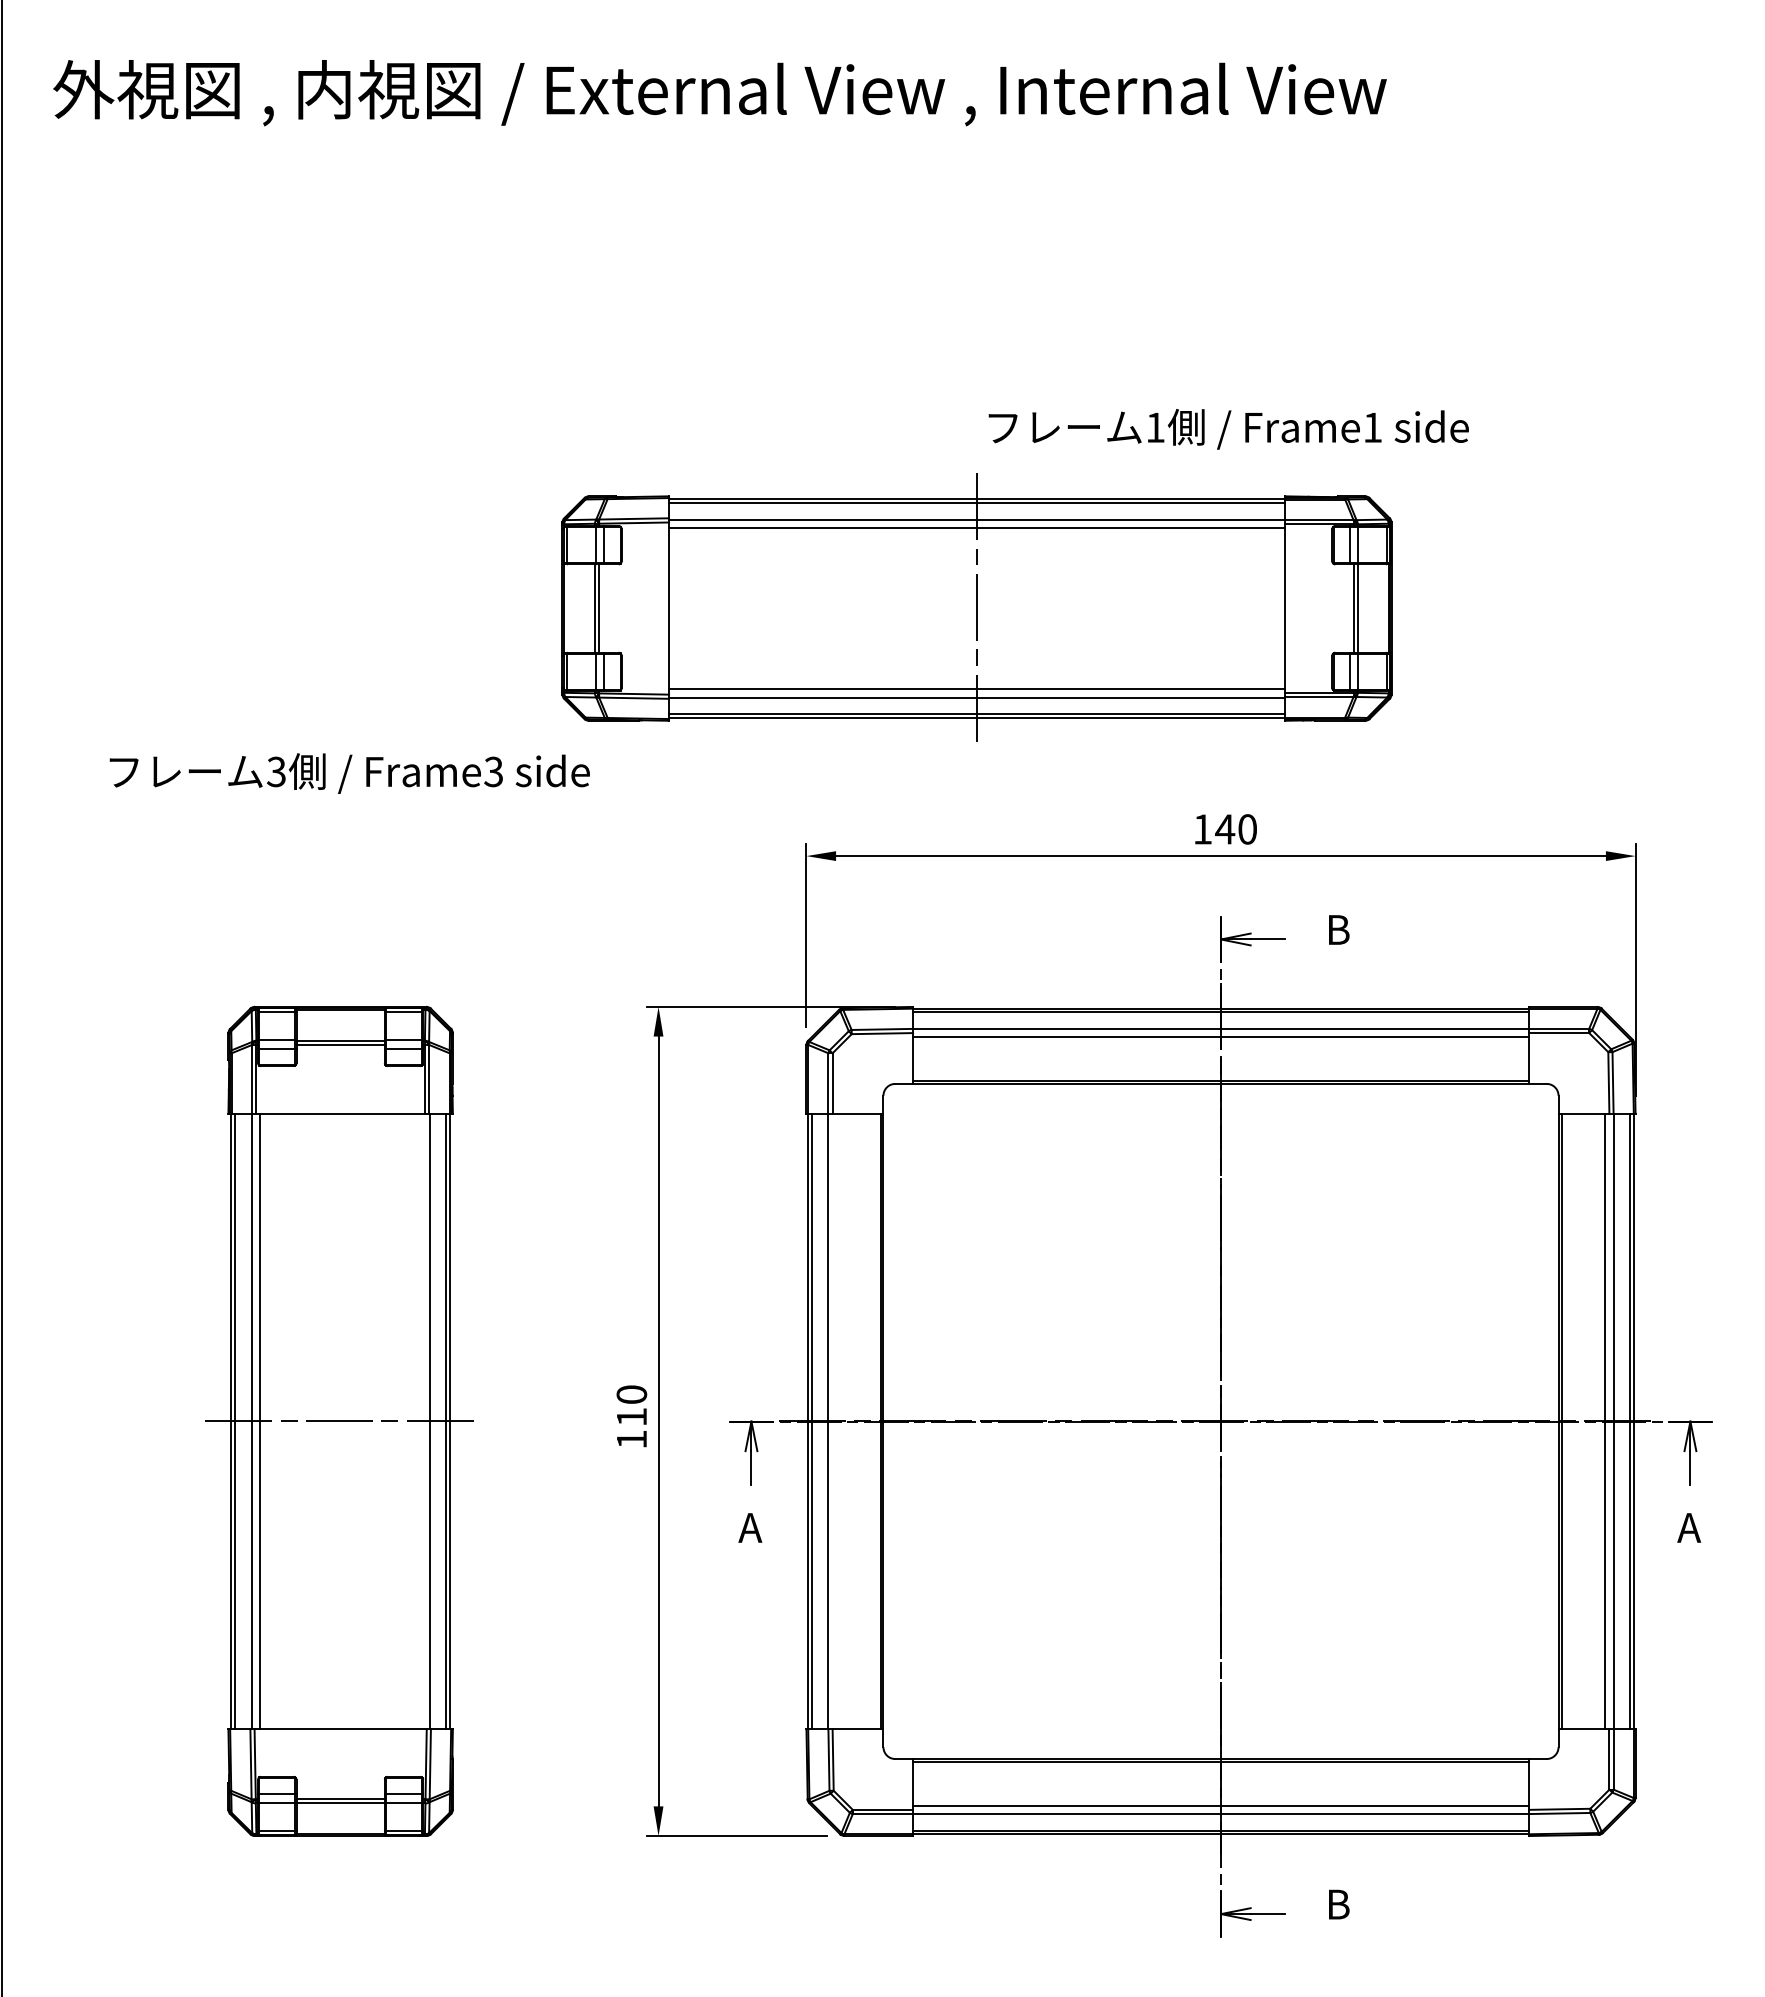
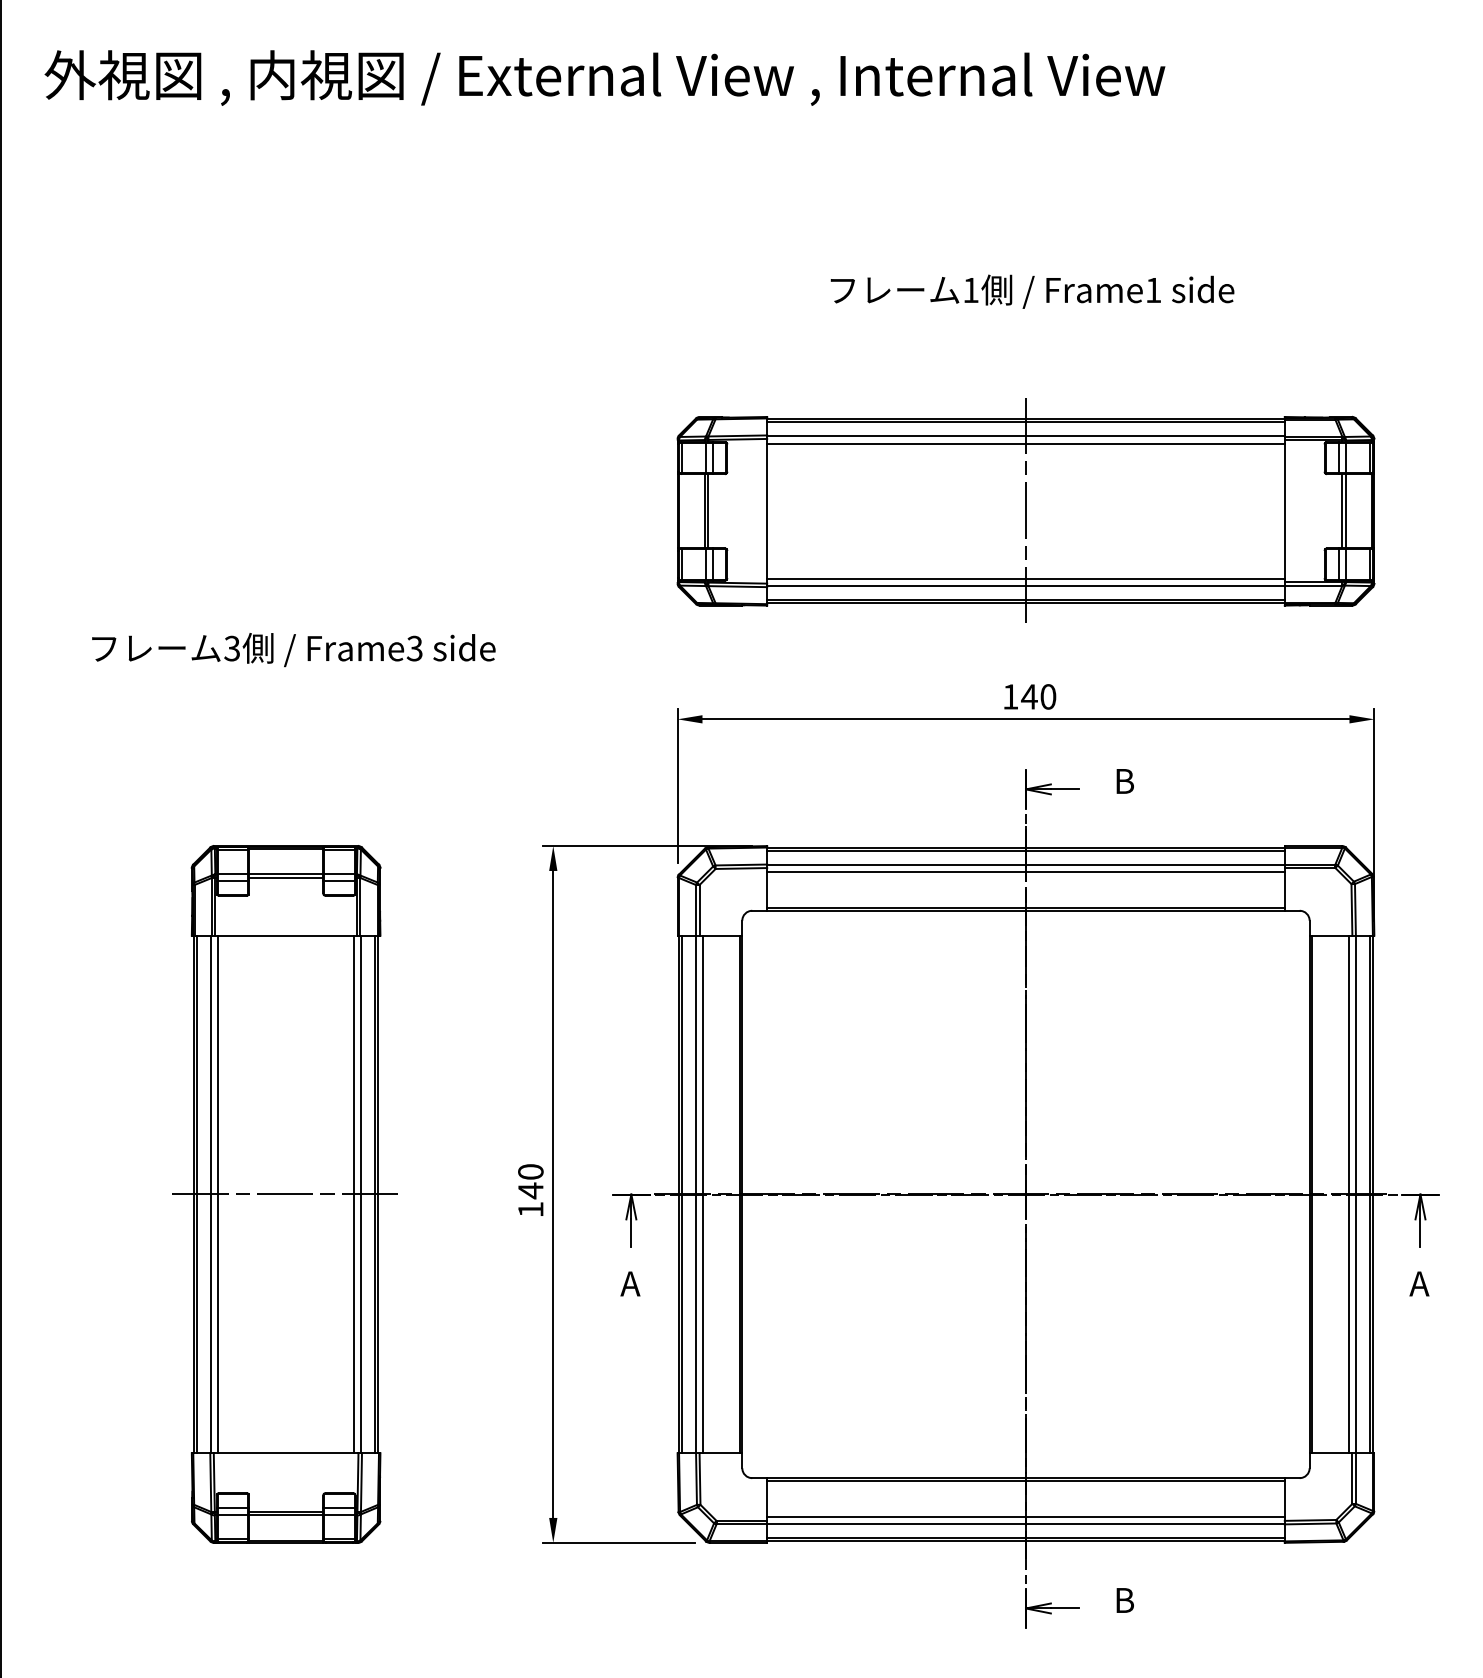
text: (1228, 429) -> (1032, 291), moved
part: (976, 607) -> (1025, 510), moved
text: (631, 1417) -> (530, 1191), 110 -> 140
line: (421, 1421) -> (354, 1194), added
line: (836, 1421) -> (702, 1194), added

